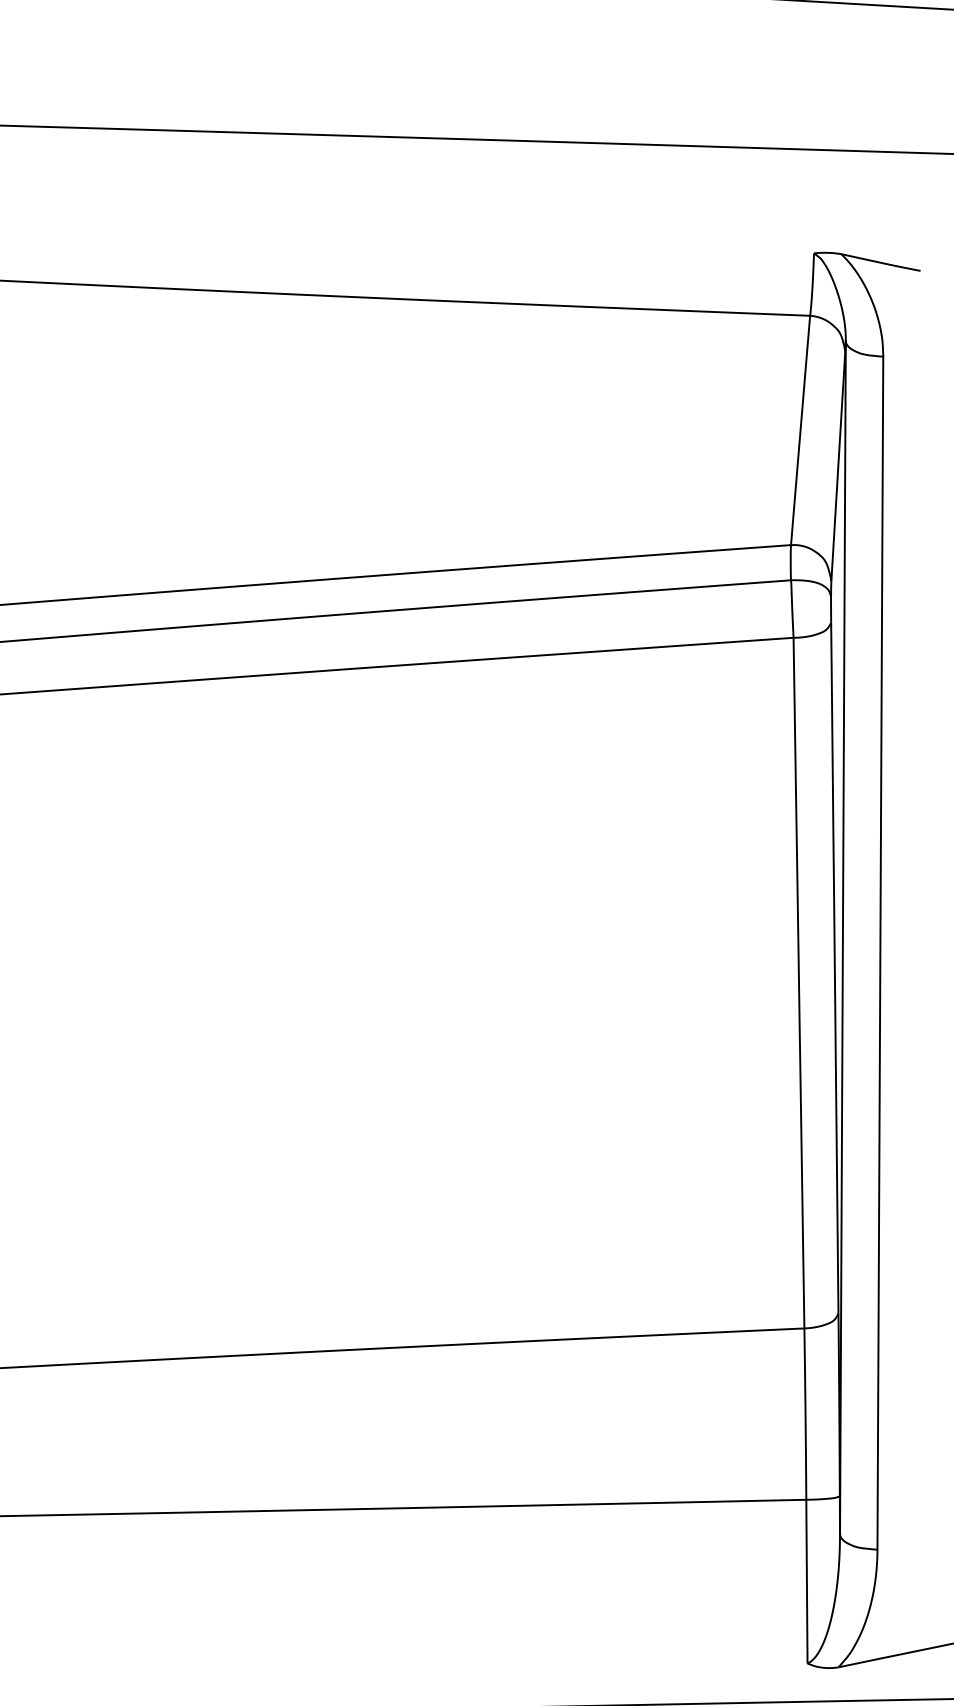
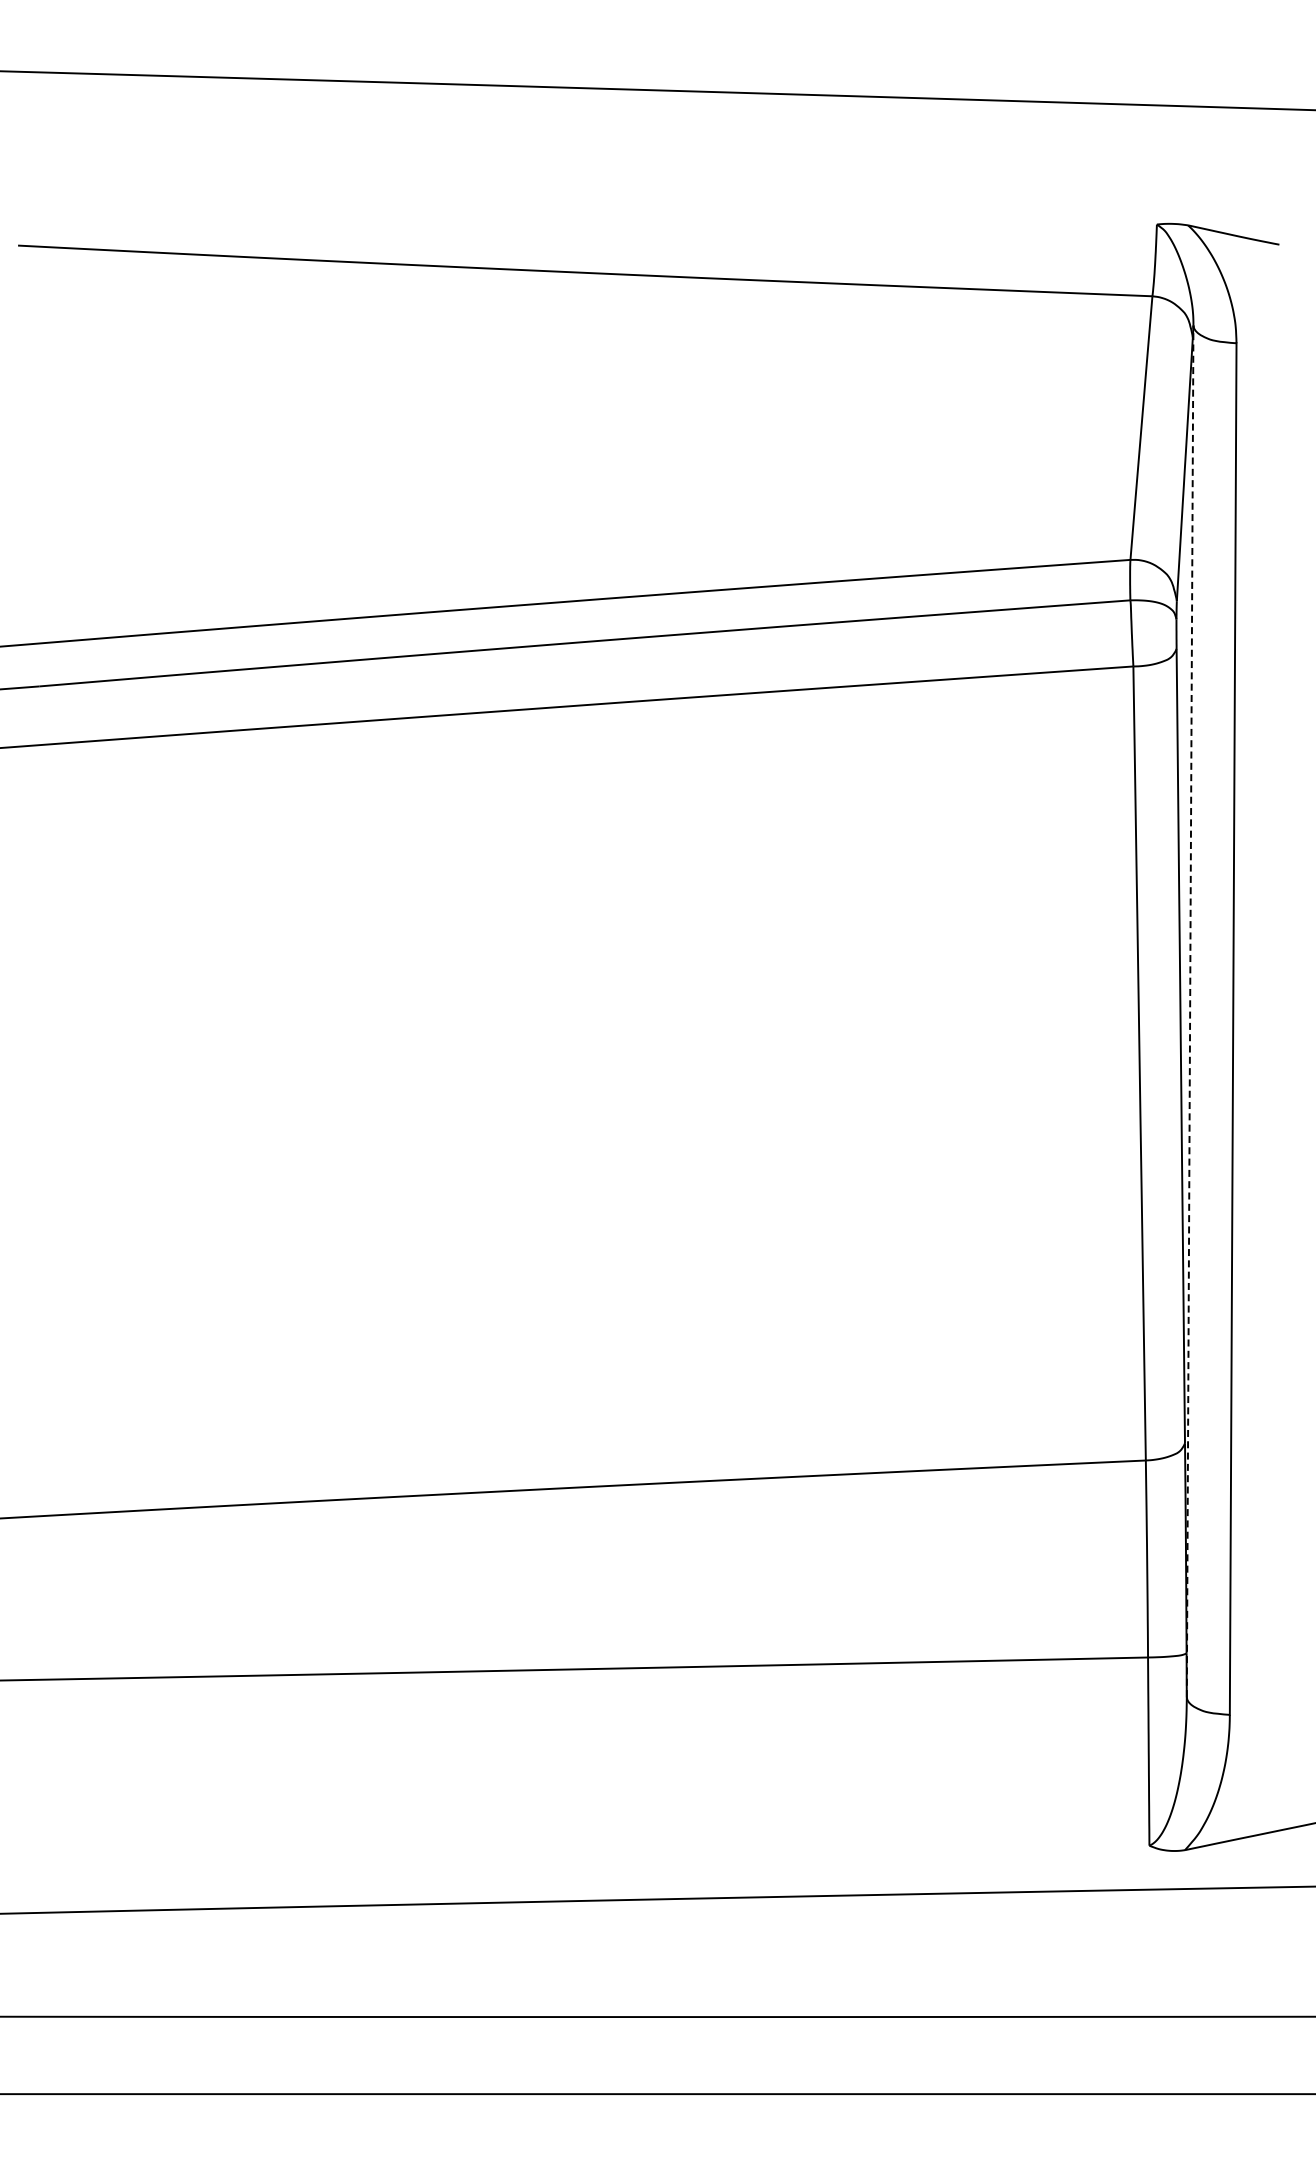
line: (843, 937) -> (1190, 1011), solid -> dashed

